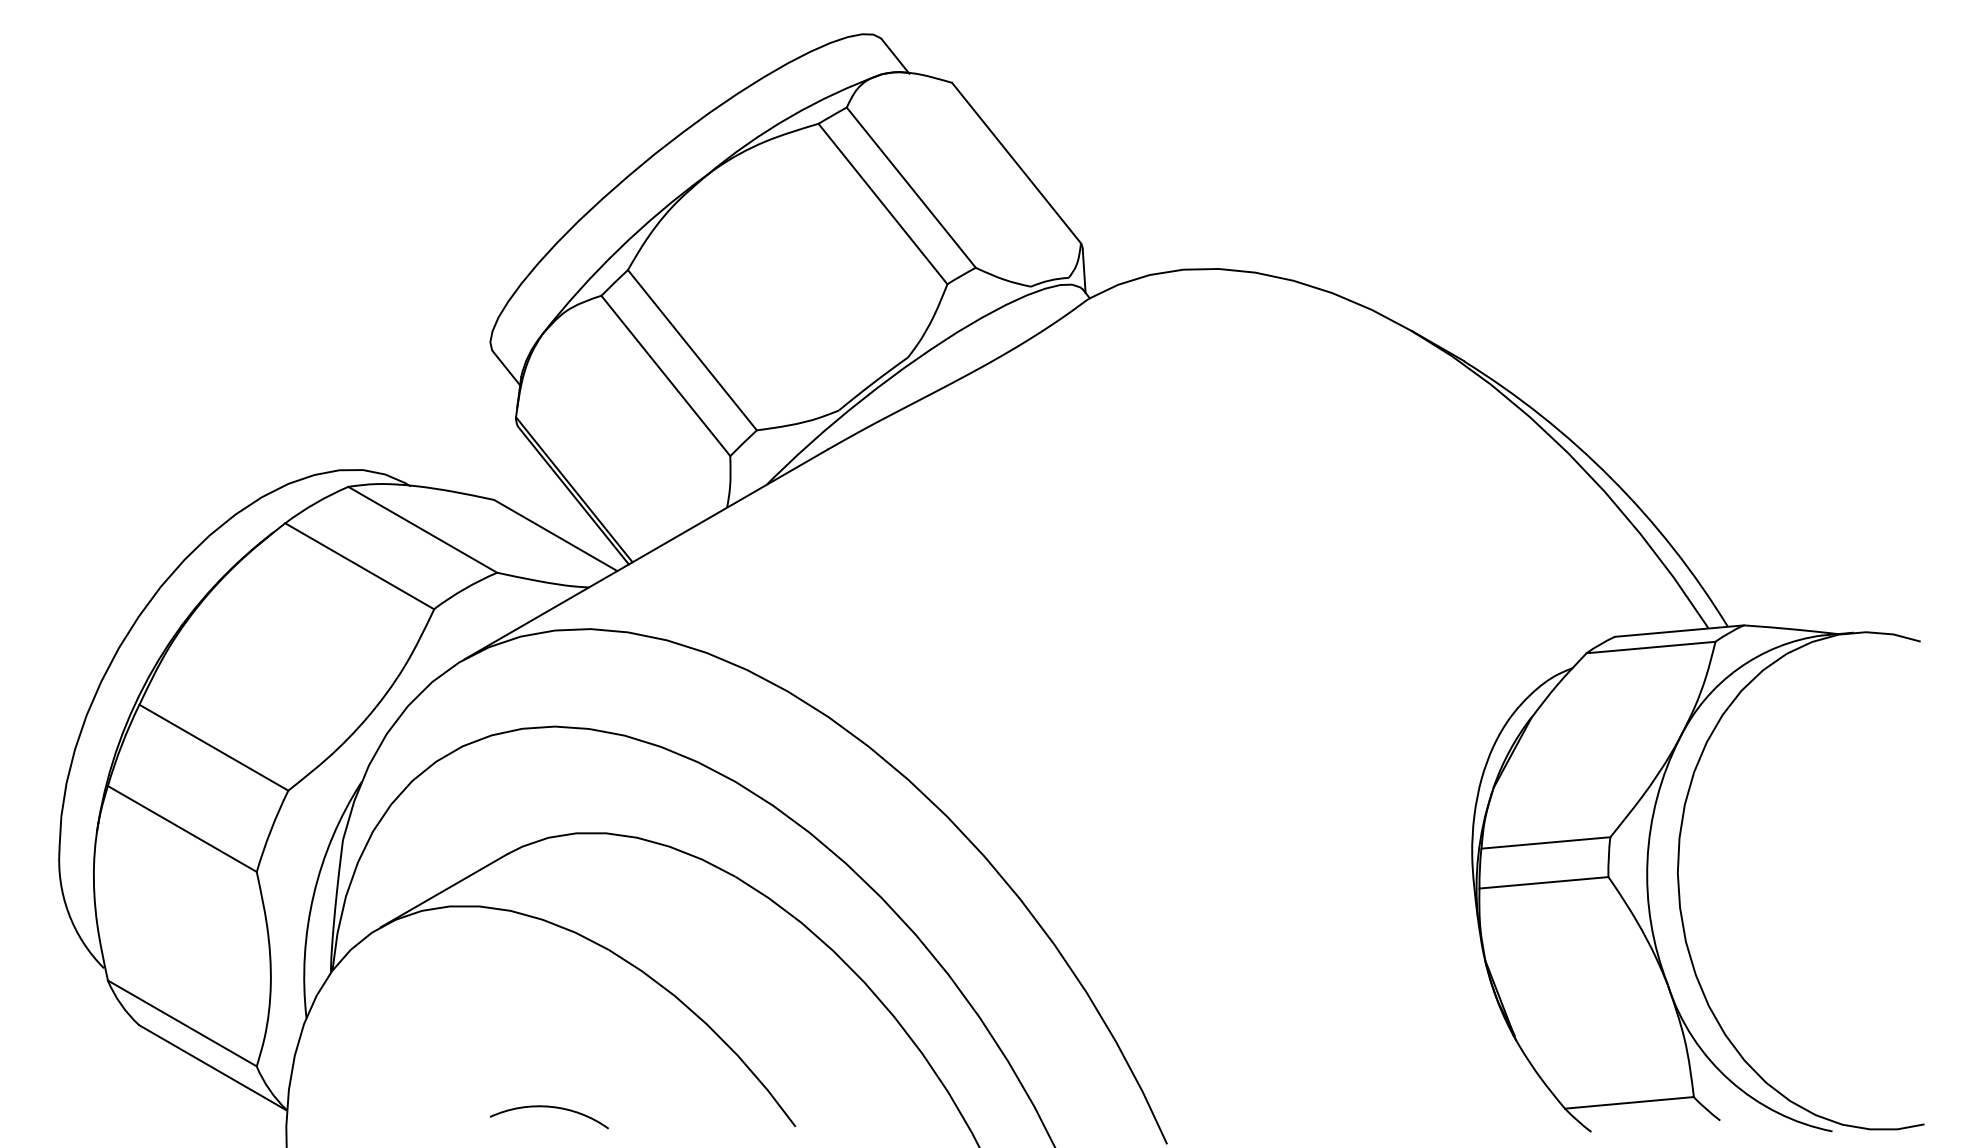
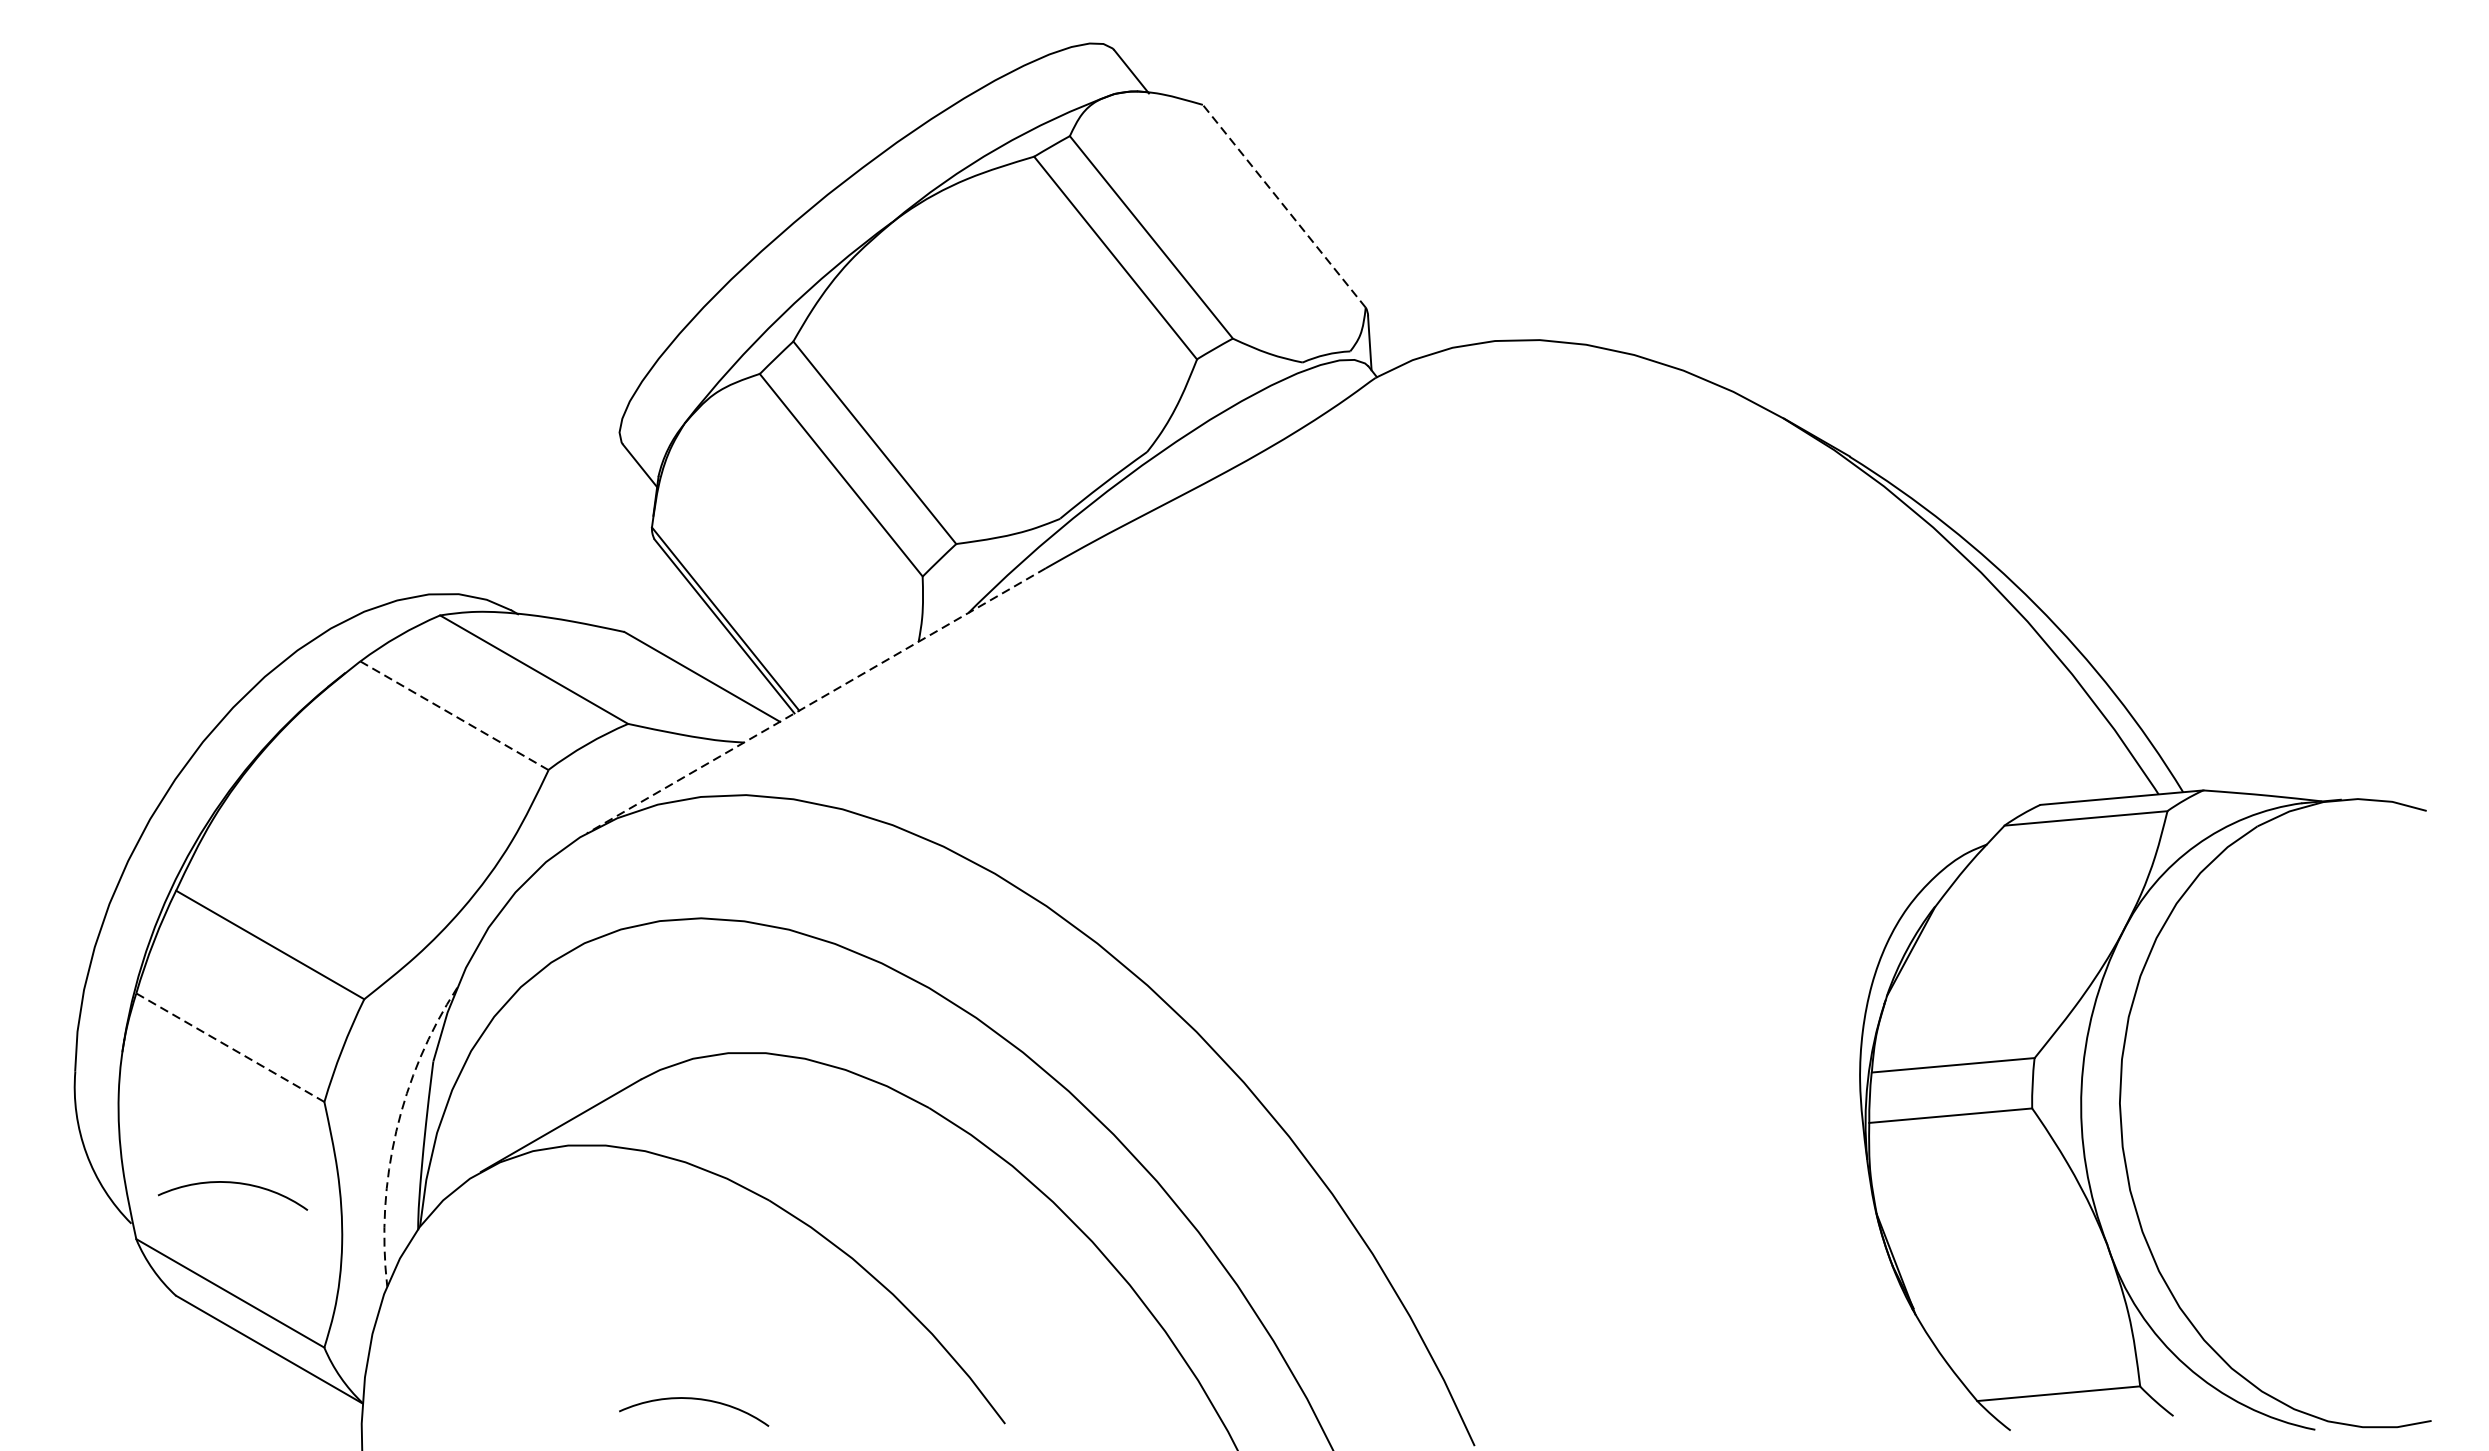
line: (1016, 163) -> (1284, 206), solid -> dashed
line: (646, 554) -> (816, 700), solid -> dashed
line: (360, 566) -> (455, 716), solid -> dashed
line: (182, 828) -> (230, 1047), solid -> dashed
arc: (313, 895) -> (396, 1131), solid -> dashed
arc: (184, 936) -> (233, 1183), added

